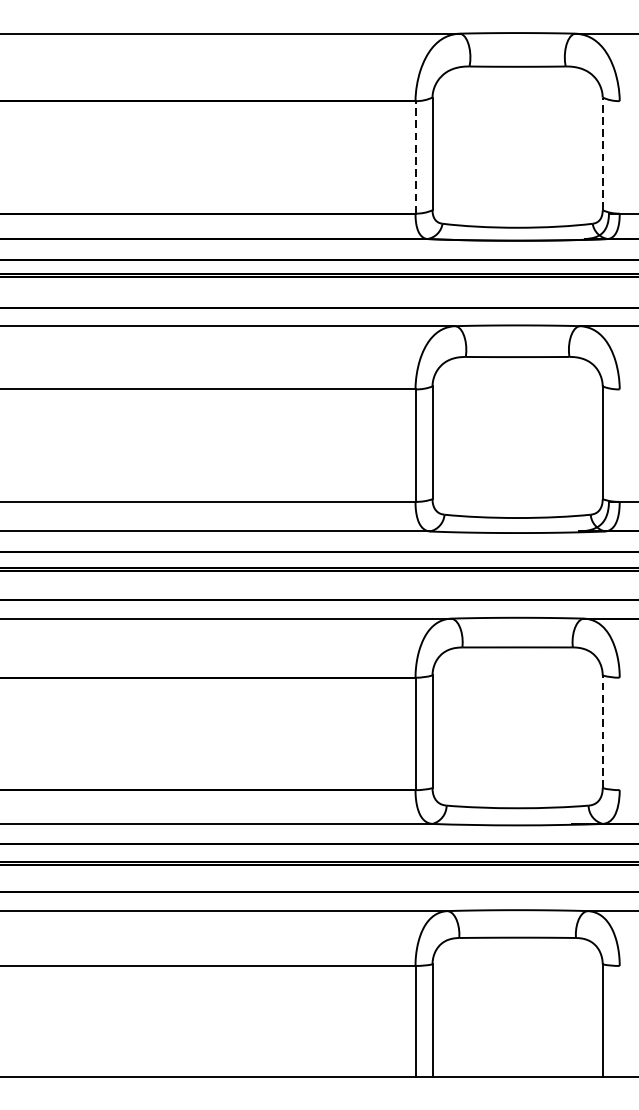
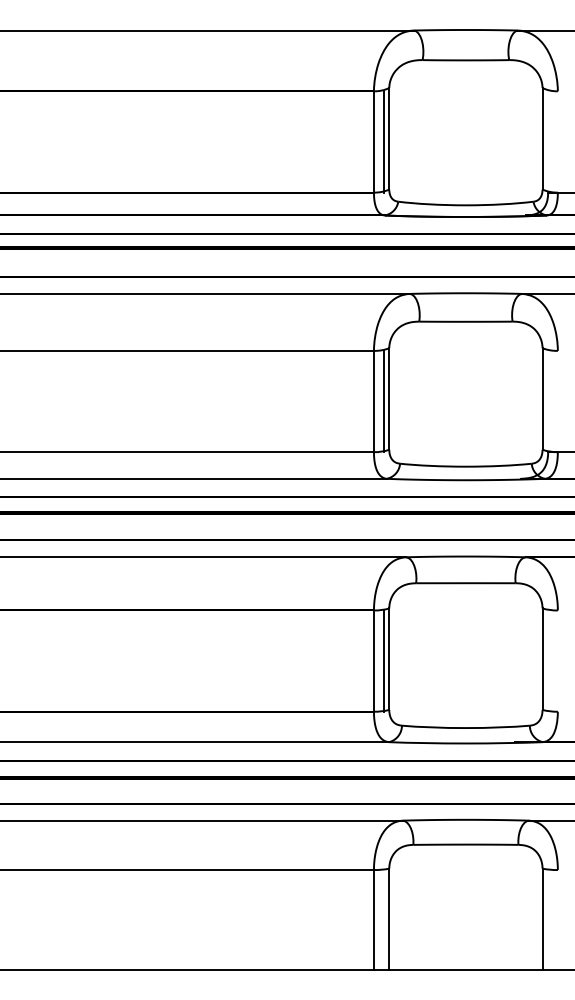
line: (602, 153) -> (542, 138), dashed -> solid
line: (415, 156) -> (373, 141), dashed -> solid
line: (426, 156) -> (383, 141), added
line: (426, 445) -> (383, 401), added
line: (602, 732) -> (542, 659), dashed -> solid
line: (426, 733) -> (383, 660), added

